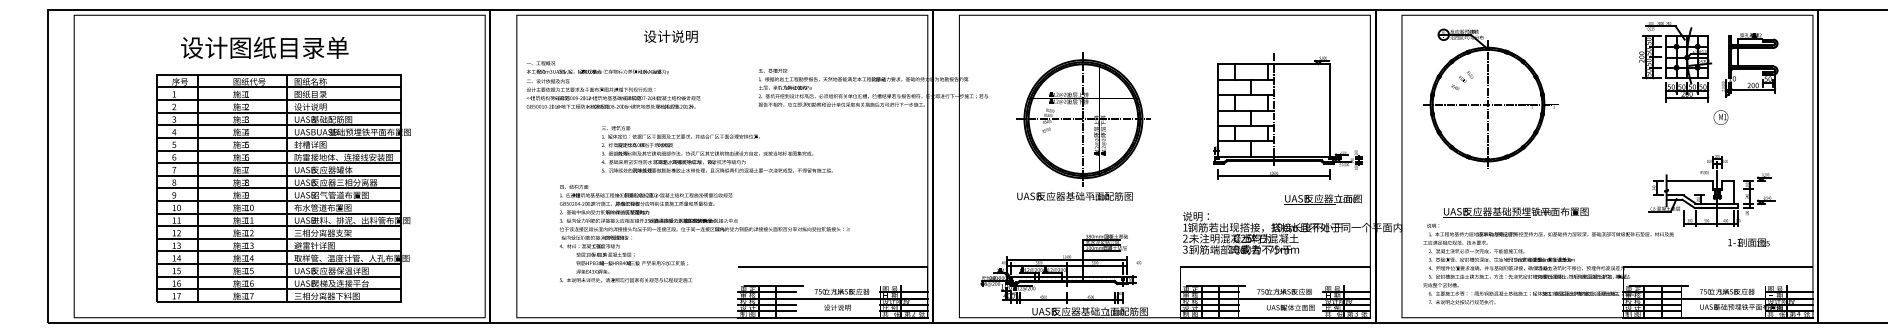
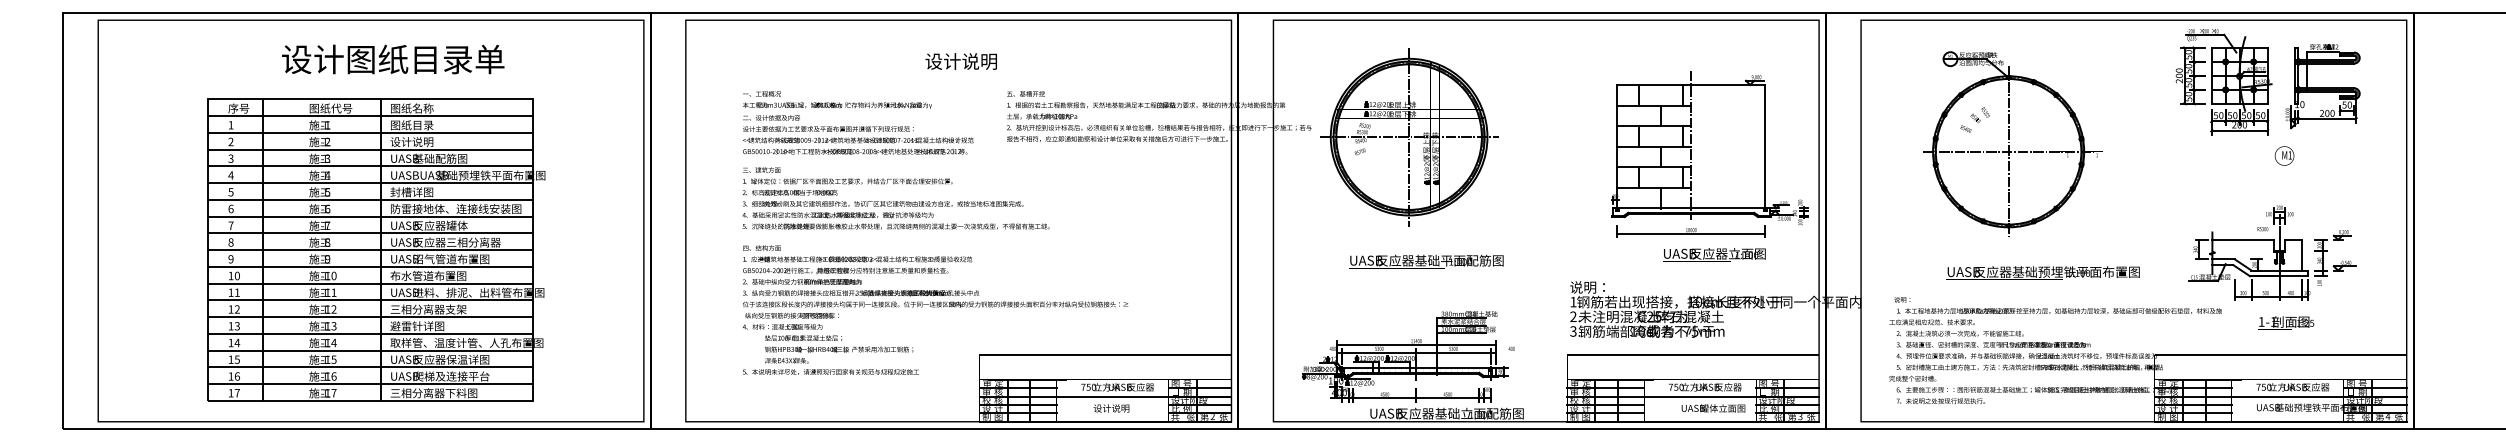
text: (670, 36) -> (960, 61), moved
text: (264, 47) -> (393, 59), moved
text: (613, 84) -> (858, 122), moved
part: (1490, 98) -> (2012, 143), moved
part: (1083, 119) -> (1409, 137), moved
text: (716, 149) -> (895, 198), moved
text: (1323, 199) -> (1714, 254), moved
text: (1515, 212) -> (2042, 272), moved
text: (1748, 242) -> (2286, 322), moved

